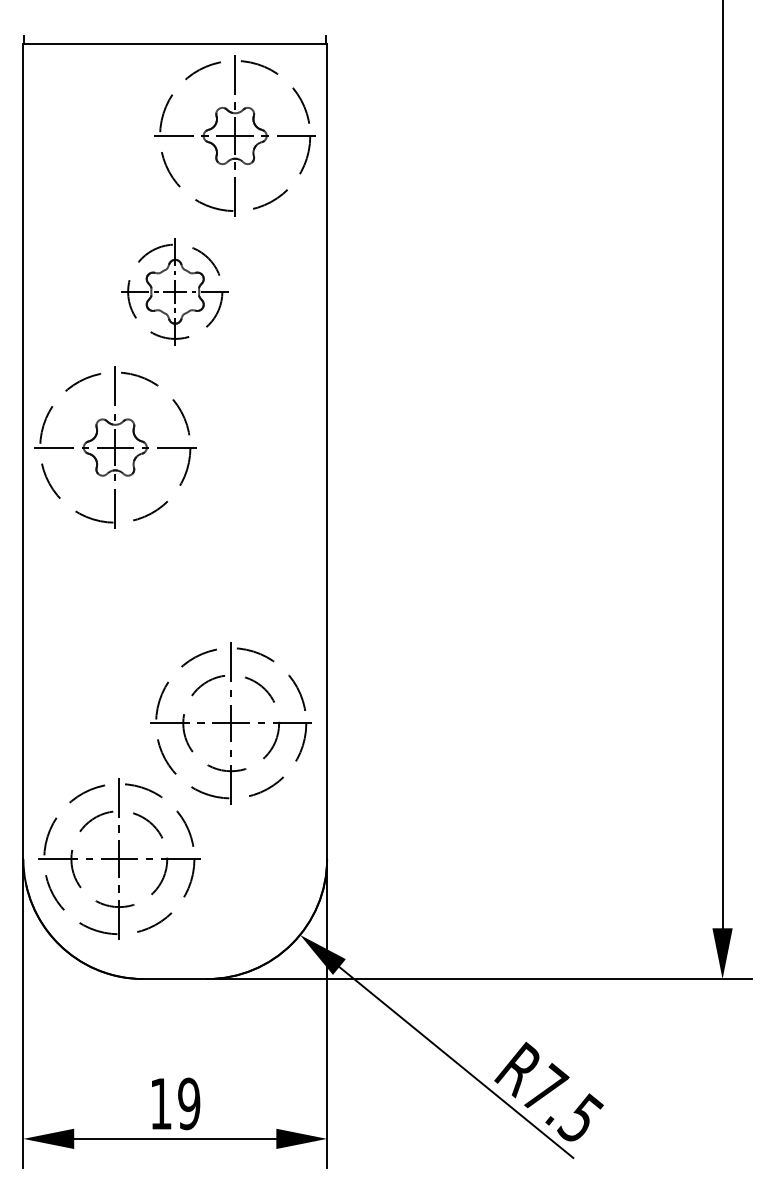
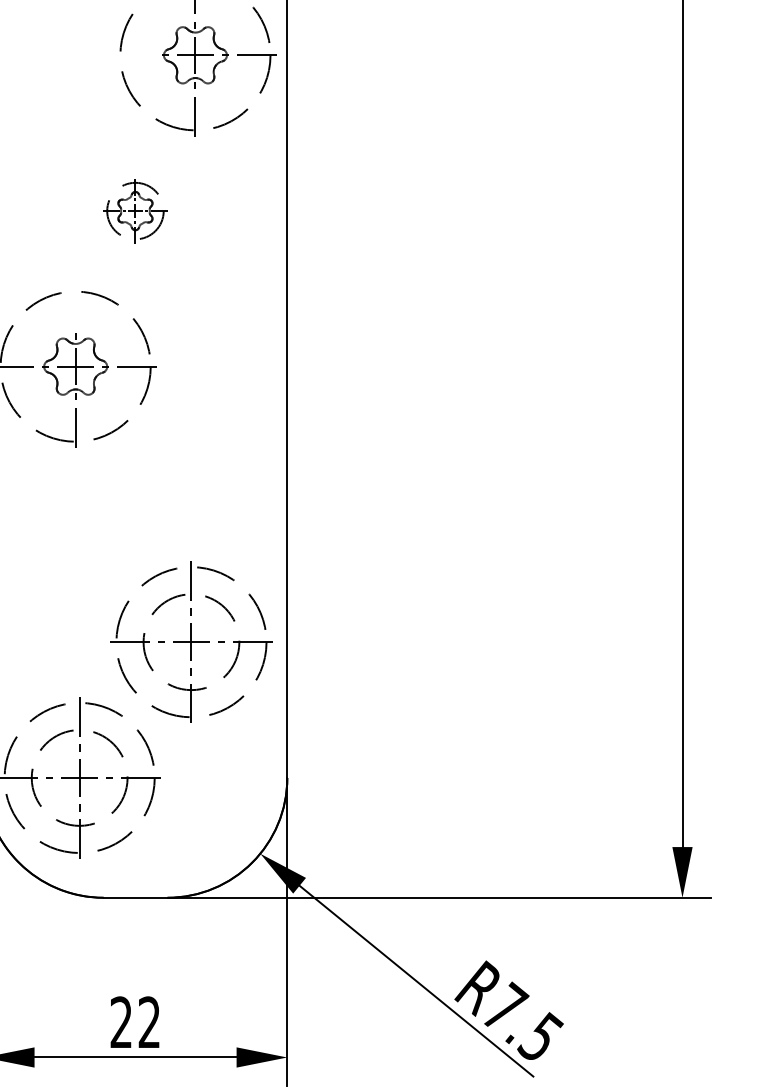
line: (170, 136) -> (130, 55), removed
part: (174, 291) -> (134, 210), size x0.6
line: (115, 383) -> (75, 302), removed
text: (175, 1103) -> (135, 1022), 19 -> 22

